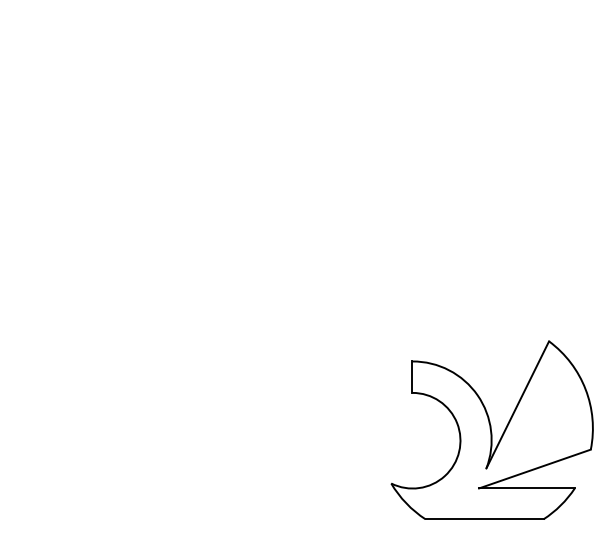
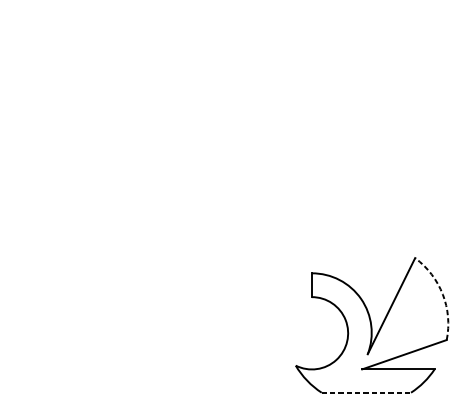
arc: (585, 389) -> (442, 294), solid -> dashed
line: (485, 519) -> (367, 392), solid -> dashed

